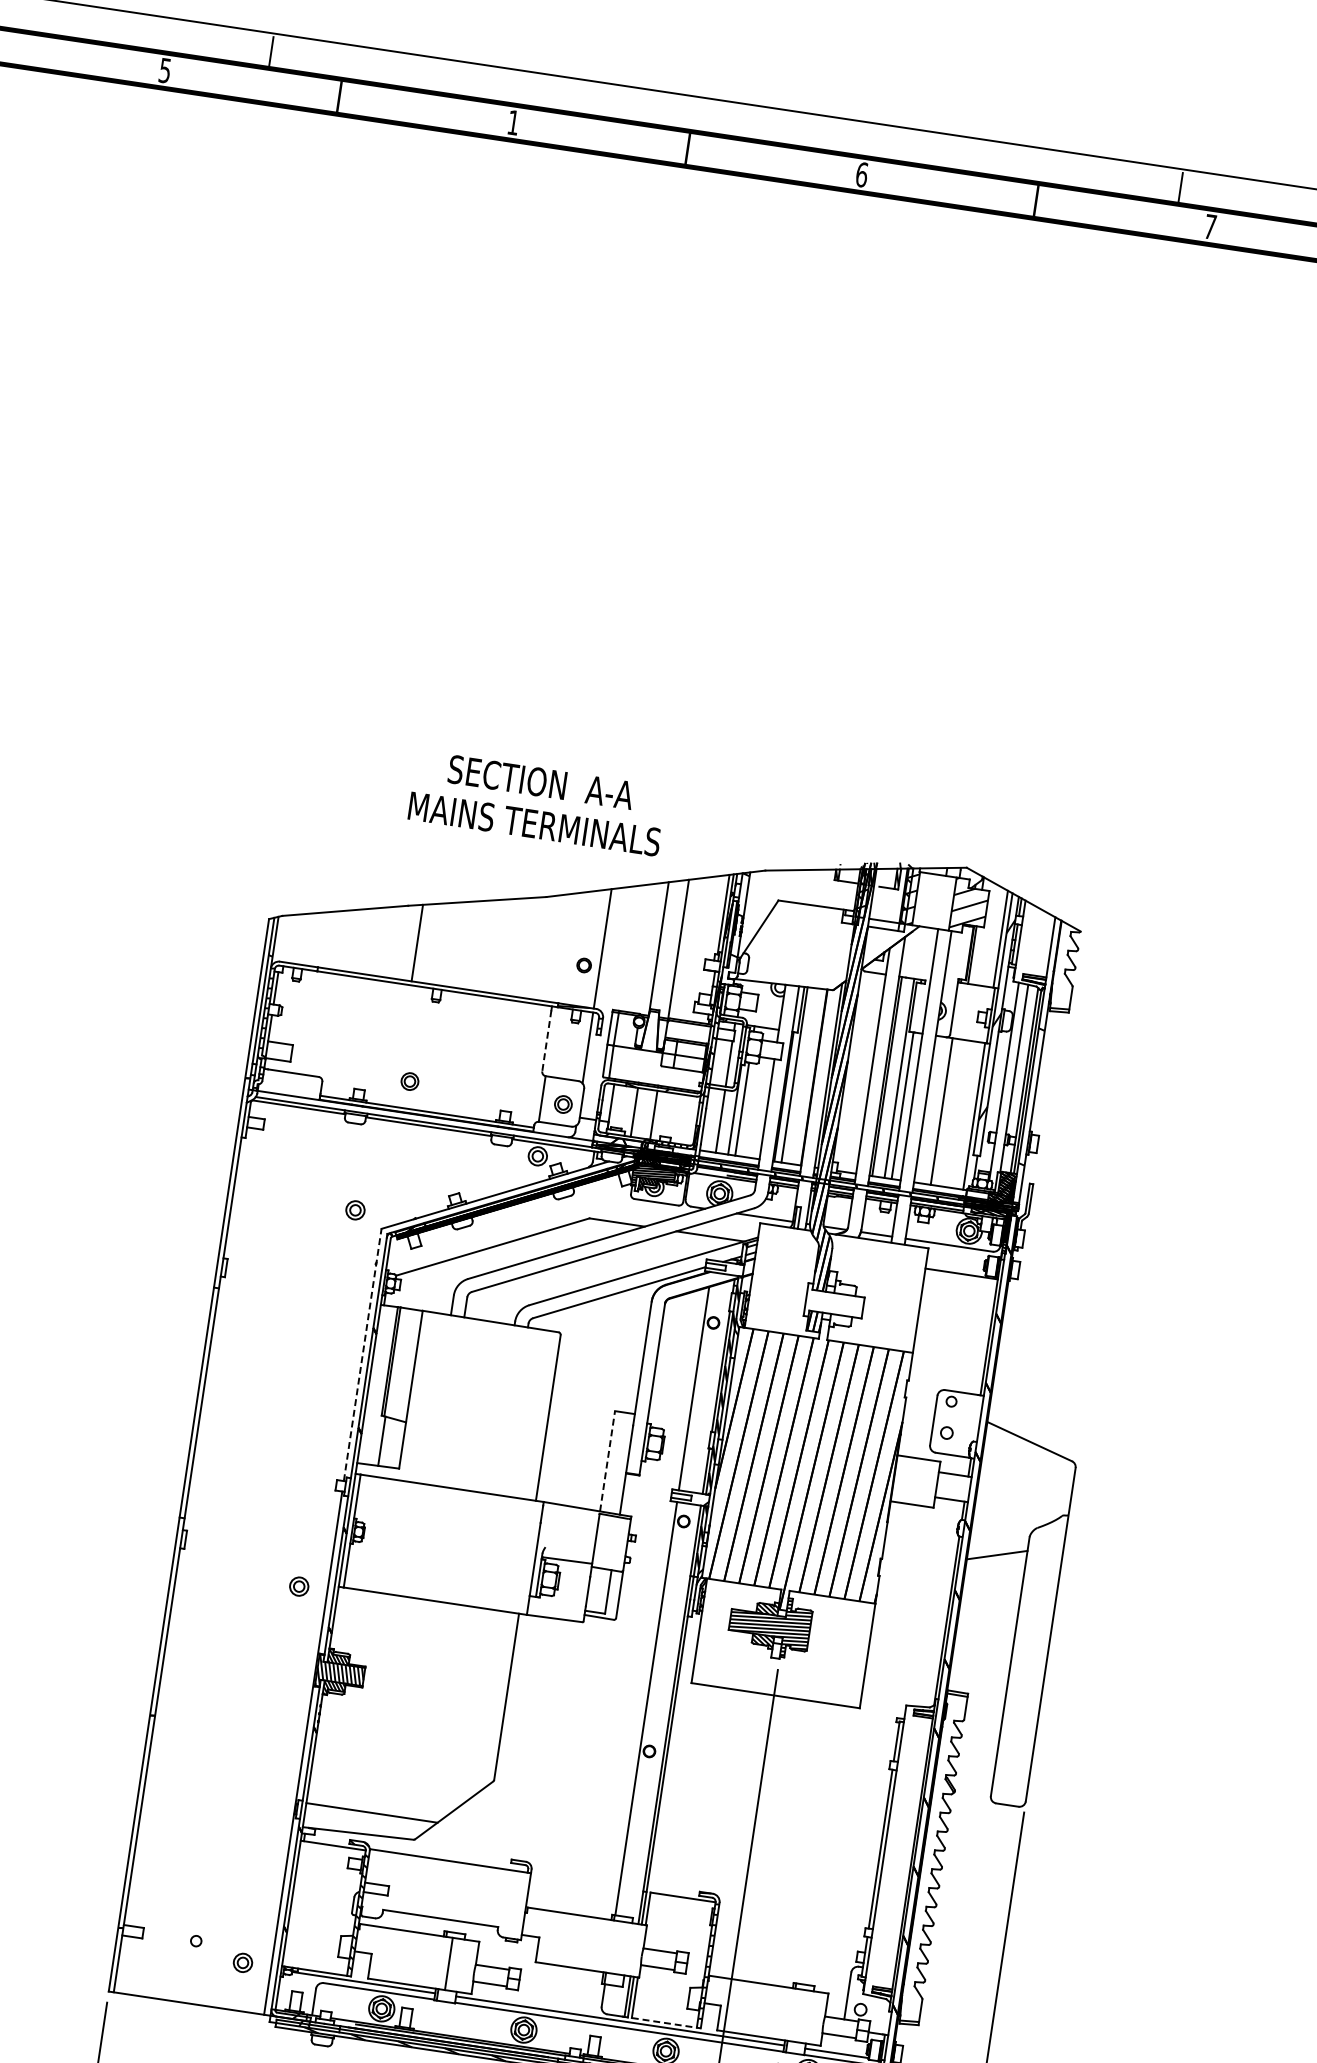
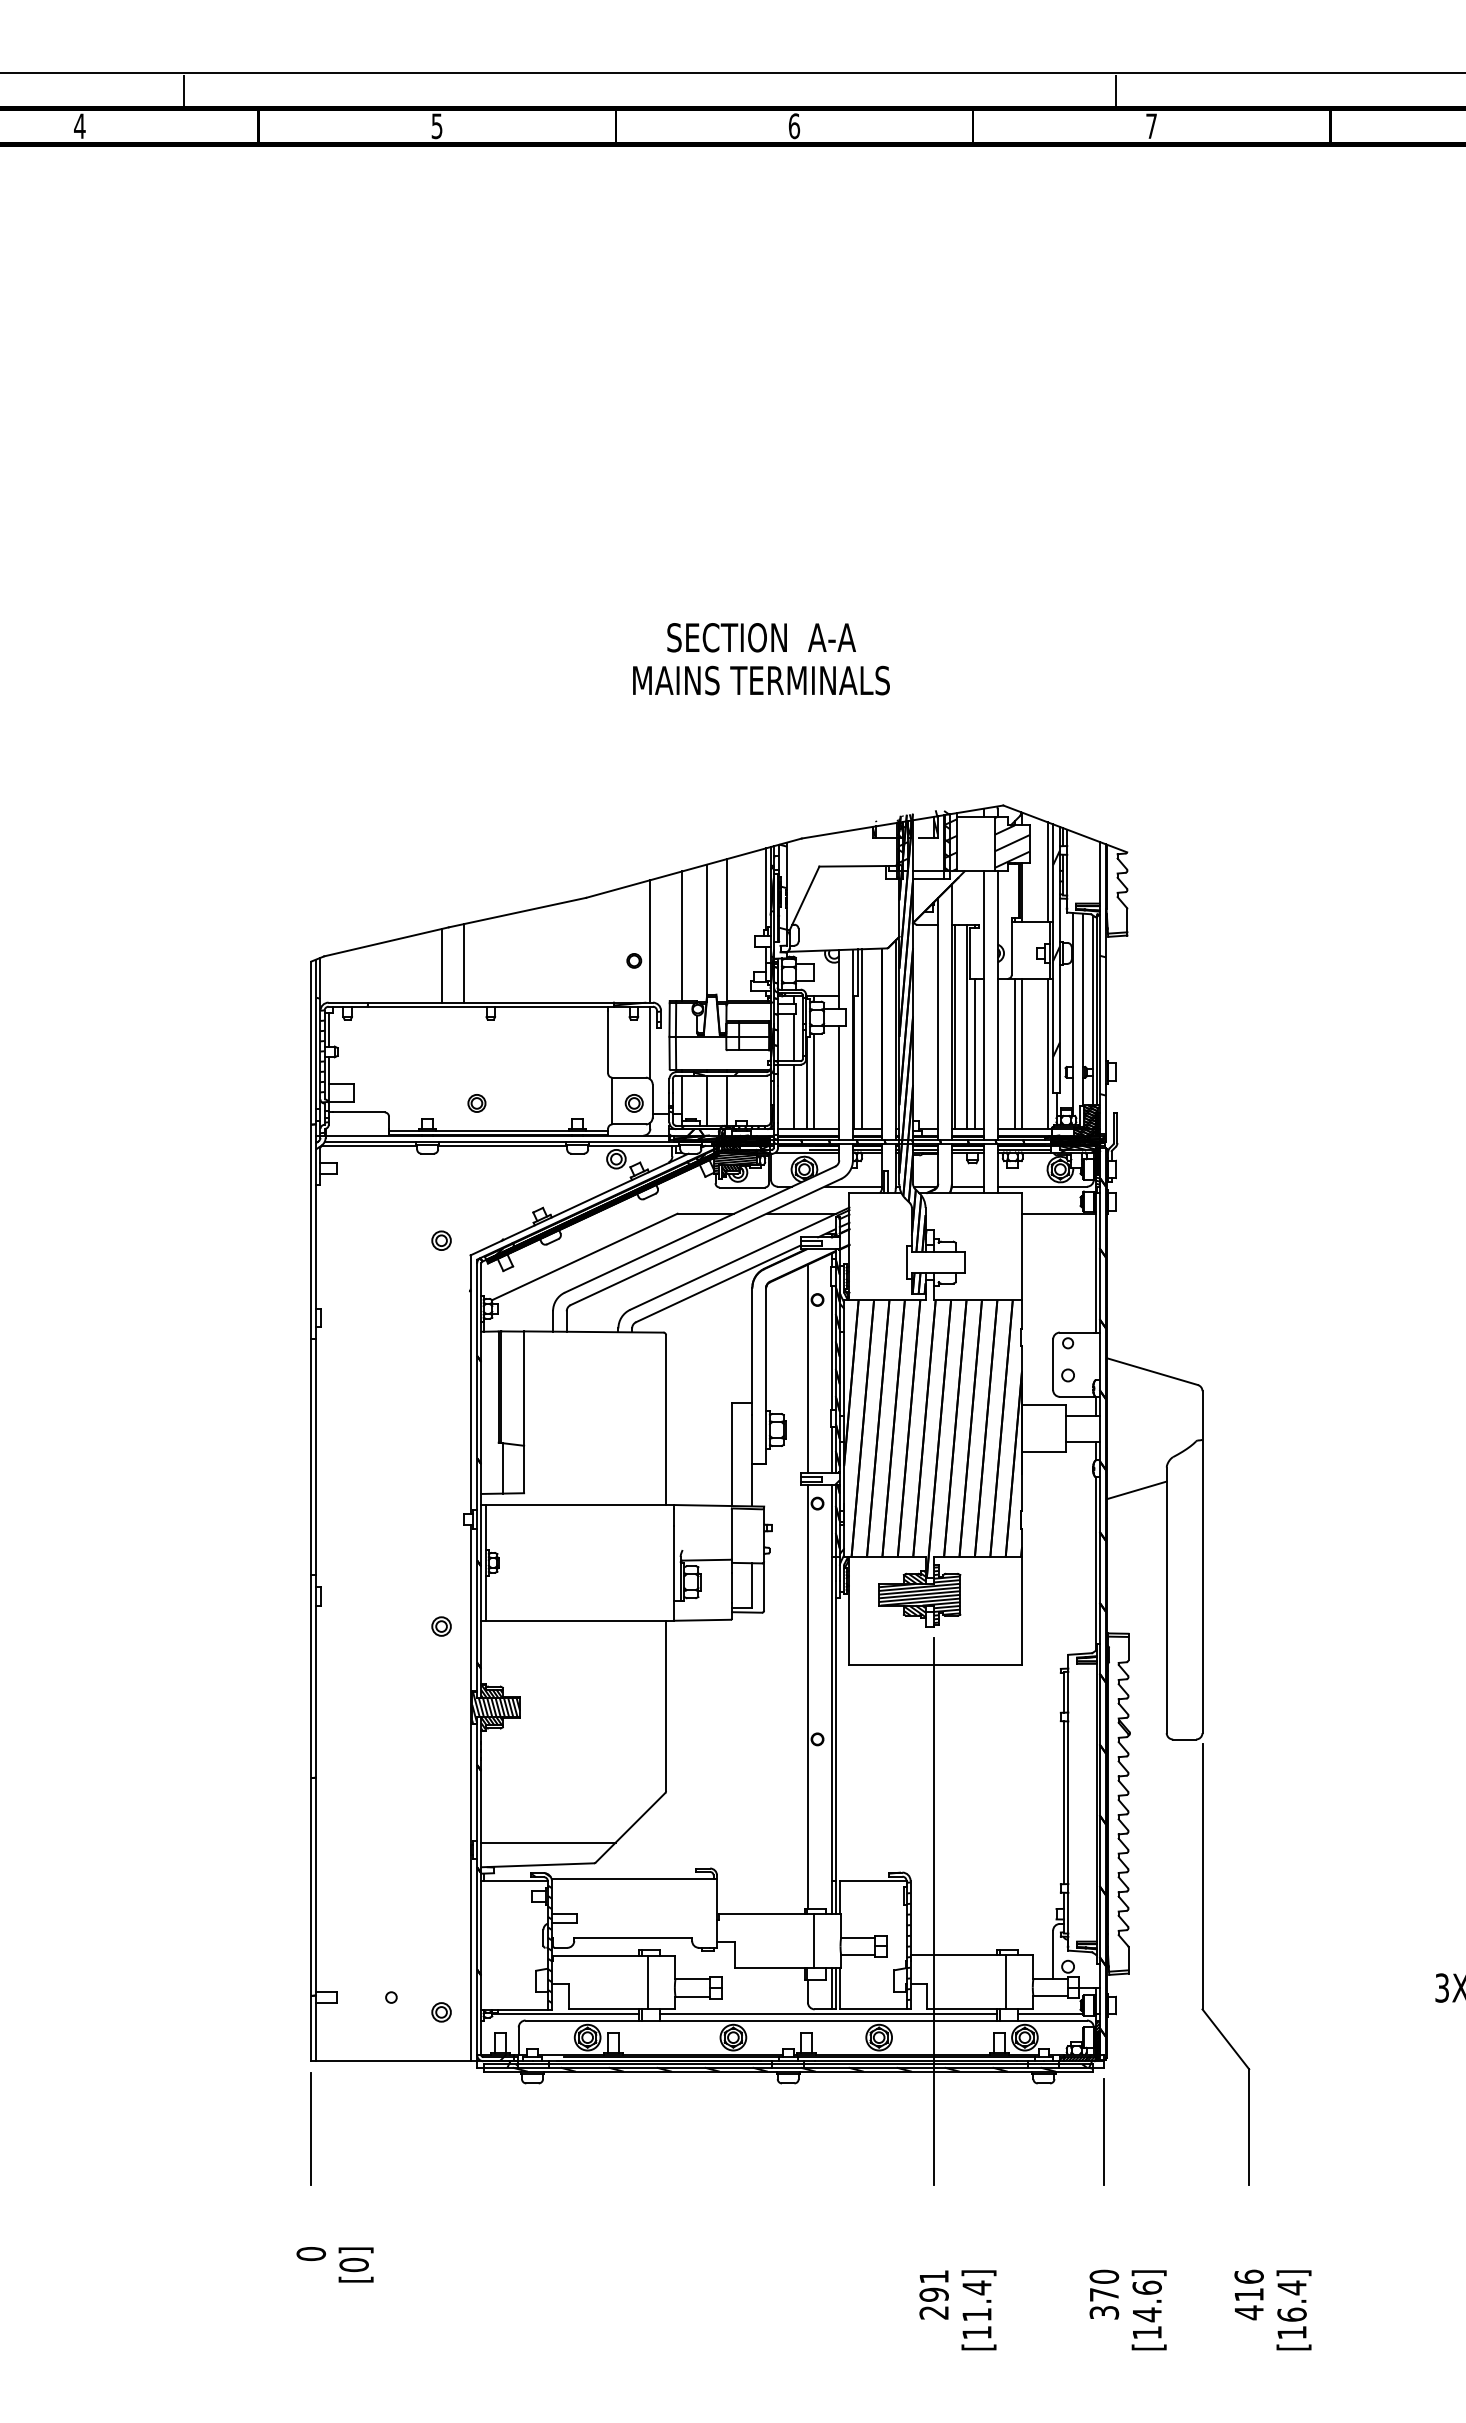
text: (164, 70) -> (79, 126), 5 -> 4
text: (512, 122) -> (436, 126), 1 -> 5
text: (537, 803) -> (761, 659), moved
line: (396, 942) -> (442, 965), added
line: (634, 948) -> (682, 936), added
line: (547, 1041) -> (608, 1042), dashed -> solid
line: (949, 1112) -> (1022, 1053), added
line: (362, 1354) -> (470, 1384), dashed -> solid
line: (608, 1461) -> (732, 1454), dashed -> solid
line: (616, 1947) -> (813, 1940), added
line: (798, 2015) -> (1006, 1981), added
line: (666, 2023) -> (875, 2009), dashed -> solid

